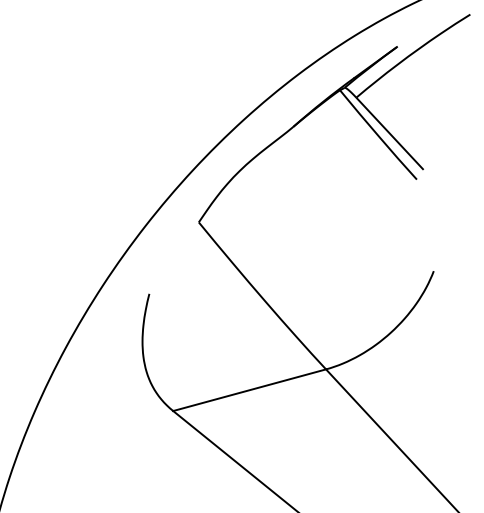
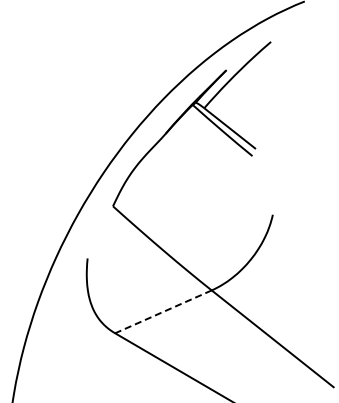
line: (249, 389) -> (163, 311), solid -> dashed

